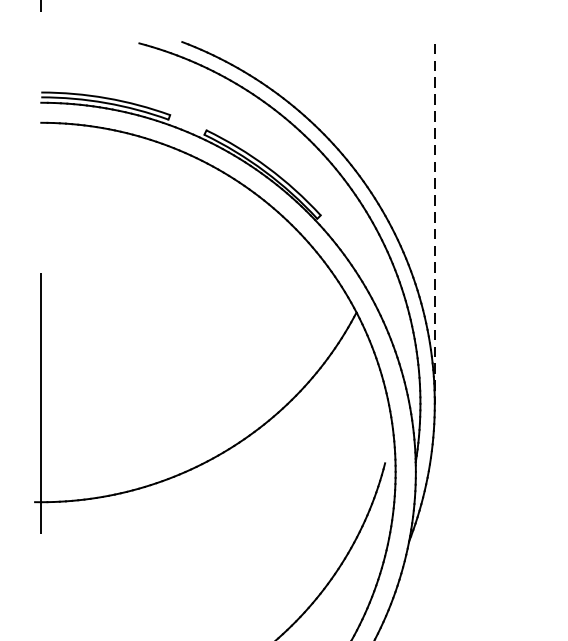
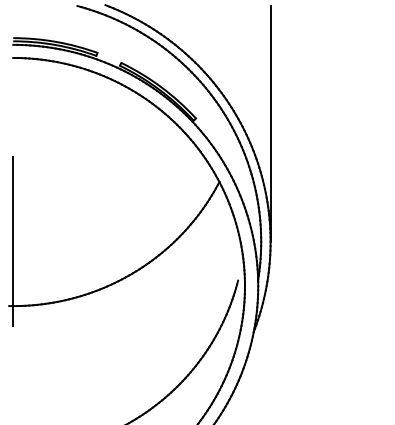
line: (434, 224) -> (270, 124), dashed -> solid

